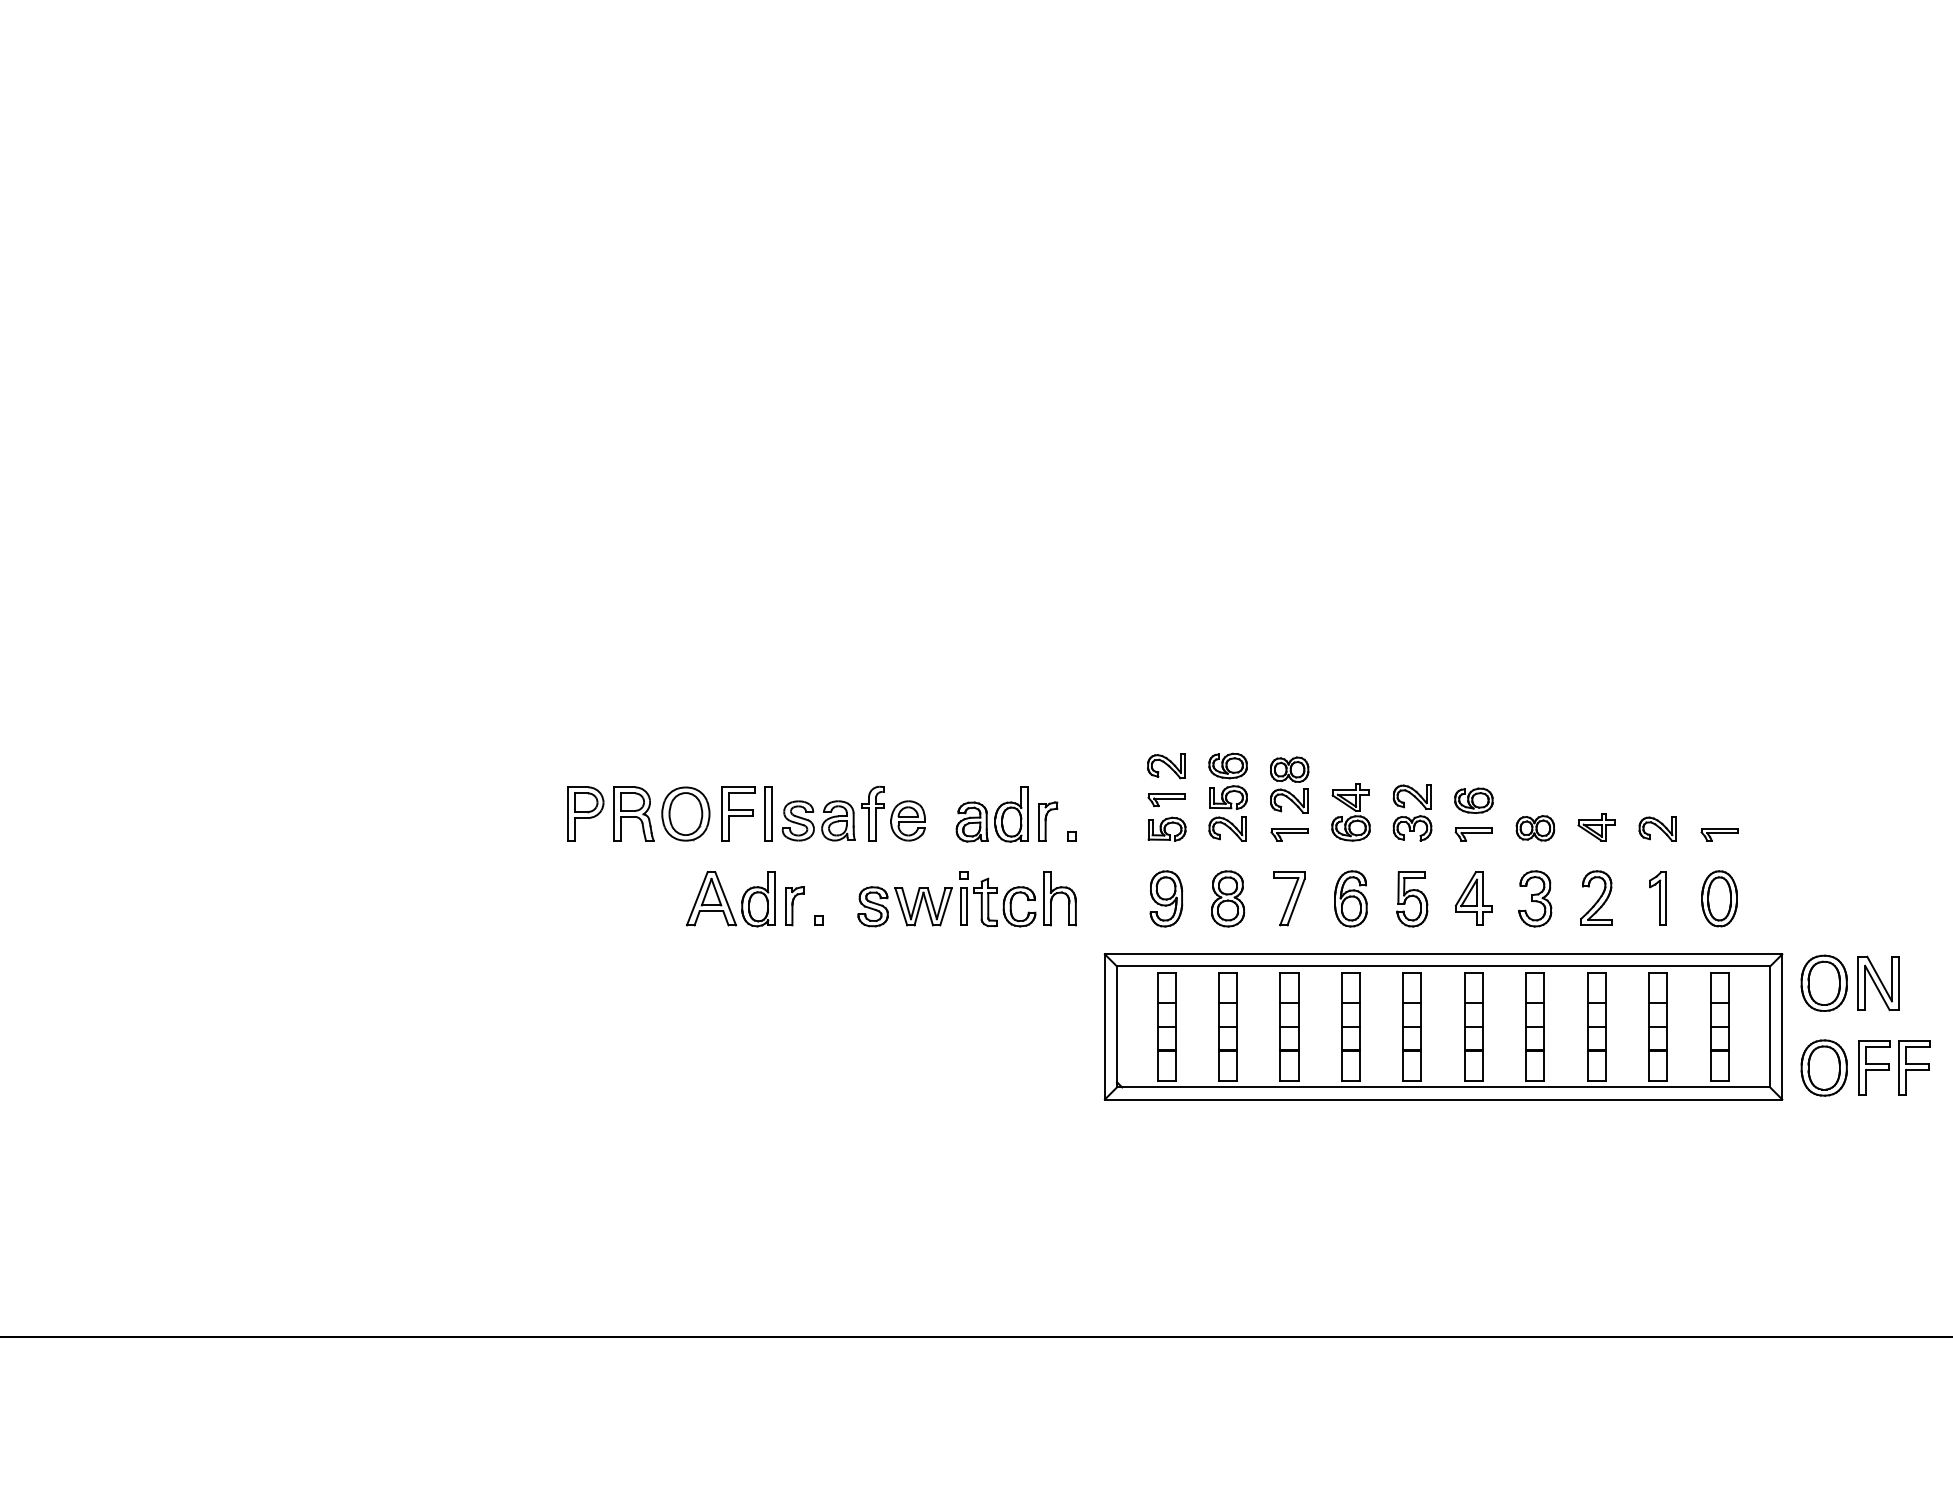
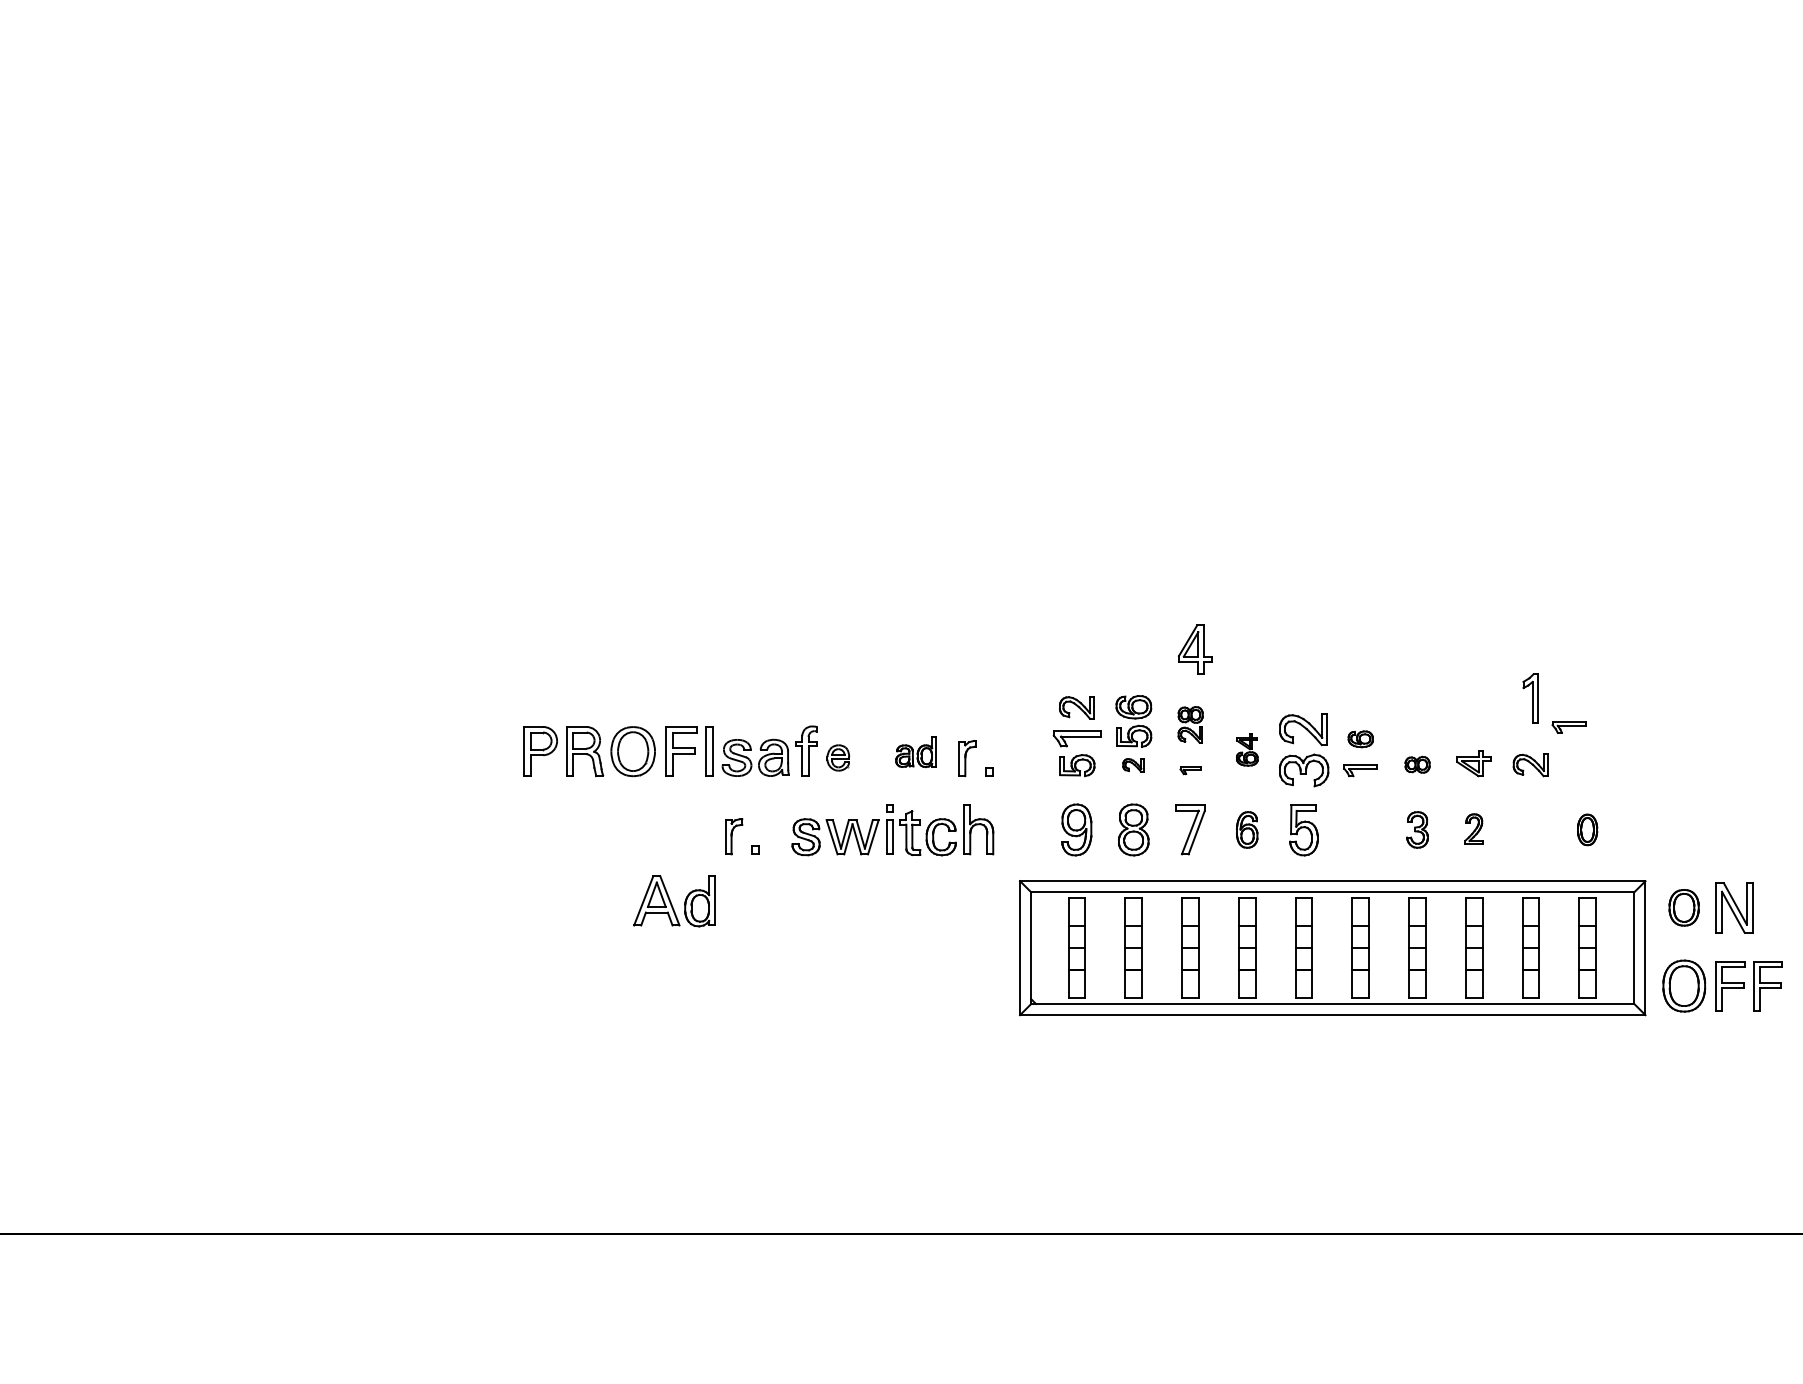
part: (1289, 784) -> (1190, 724), size x0.7
part: (1166, 800) -> (1076, 739), size x1.4
part: (1473, 800) -> (1360, 739), size x0.7
part: (1350, 812) -> (1246, 750), size x0.6
part: (1412, 812) -> (1304, 750), size x1.4
part: (991, 814) -> (915, 752), size x0.6
part: (907, 820) -> (837, 757), size x0.7
part: (1227, 828) -> (1133, 764), size x0.6
part: (1535, 828) -> (1417, 764), size x0.7
part: (1289, 834) -> (1190, 770), size x0.6
part: (1719, 834) -> (1569, 727), moved
part: (1596, 897) -> (1473, 828), size x0.6
part: (1350, 898) -> (1246, 829), size x0.7
part: (1473, 898) -> (1195, 649), moved
part: (1535, 898) -> (1417, 829), size x0.7
part: (1657, 898) -> (1530, 698), moved
part: (1719, 898) -> (1587, 829), size x0.6
part: (730, 899) -> (674, 901), moved
part: (1823, 982) -> (1683, 907), size x0.7

